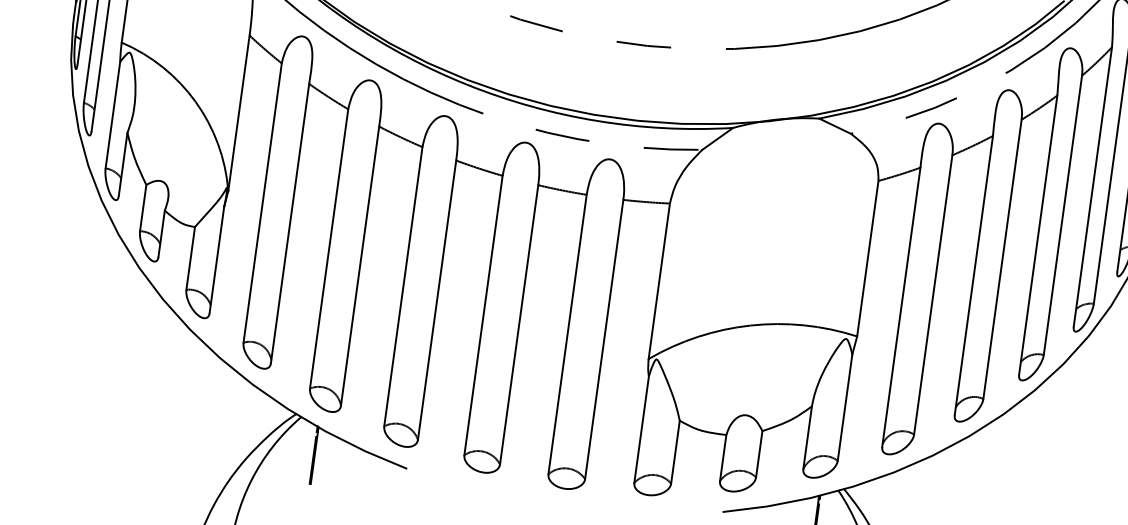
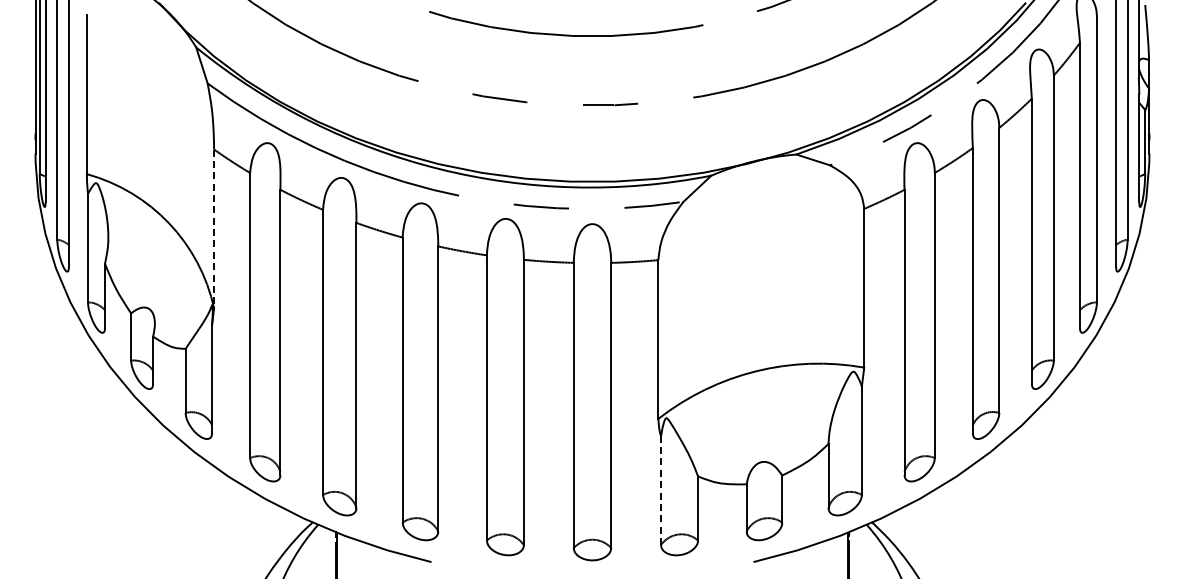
line: (239, 113) -> (214, 229), solid -> dashed
line: (642, 429) -> (661, 490), solid -> dashed

